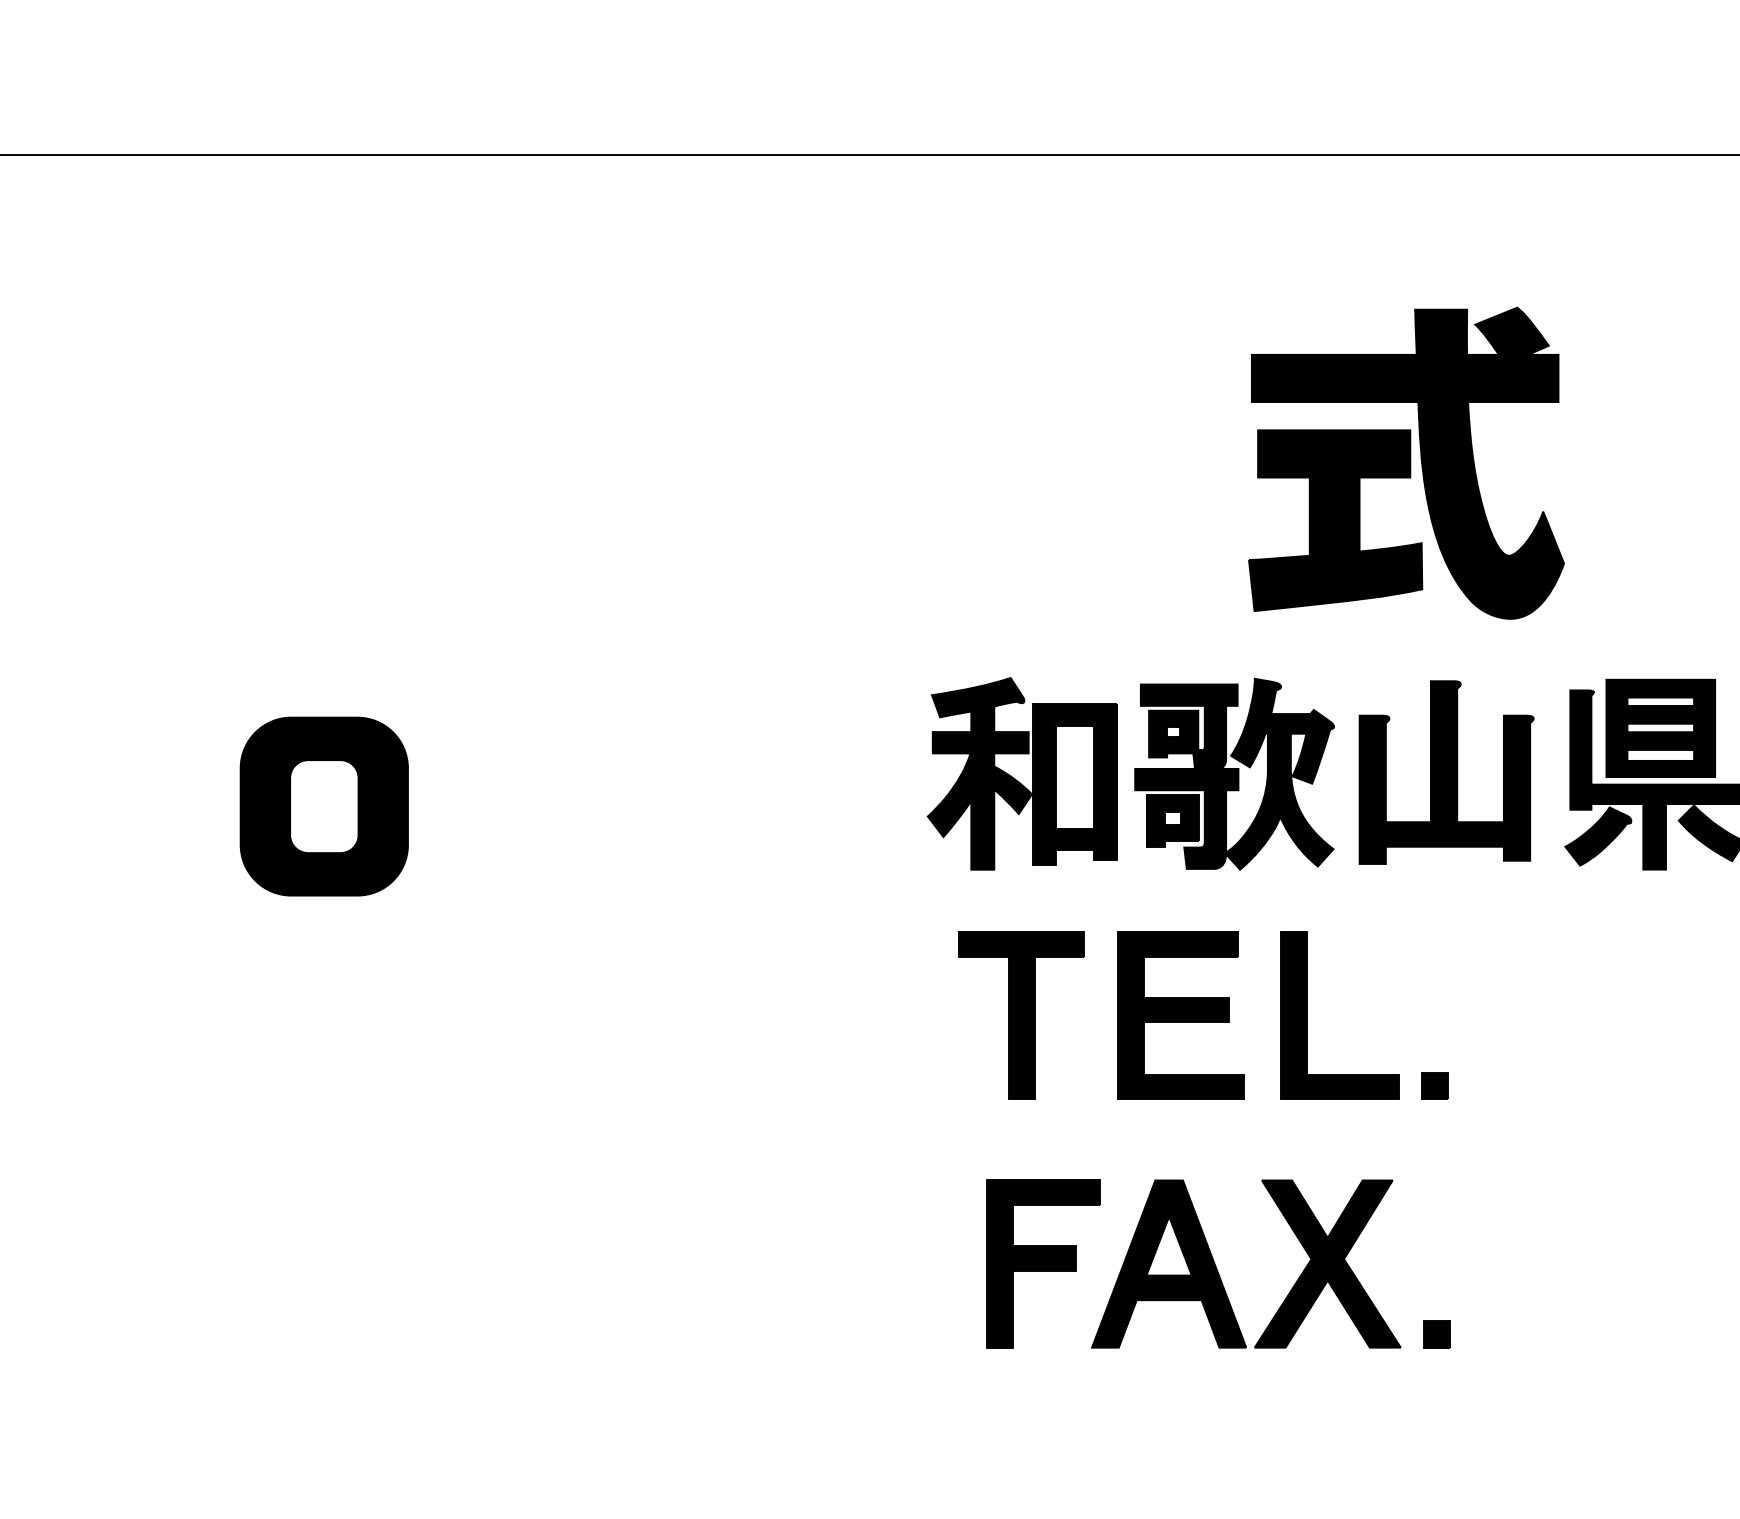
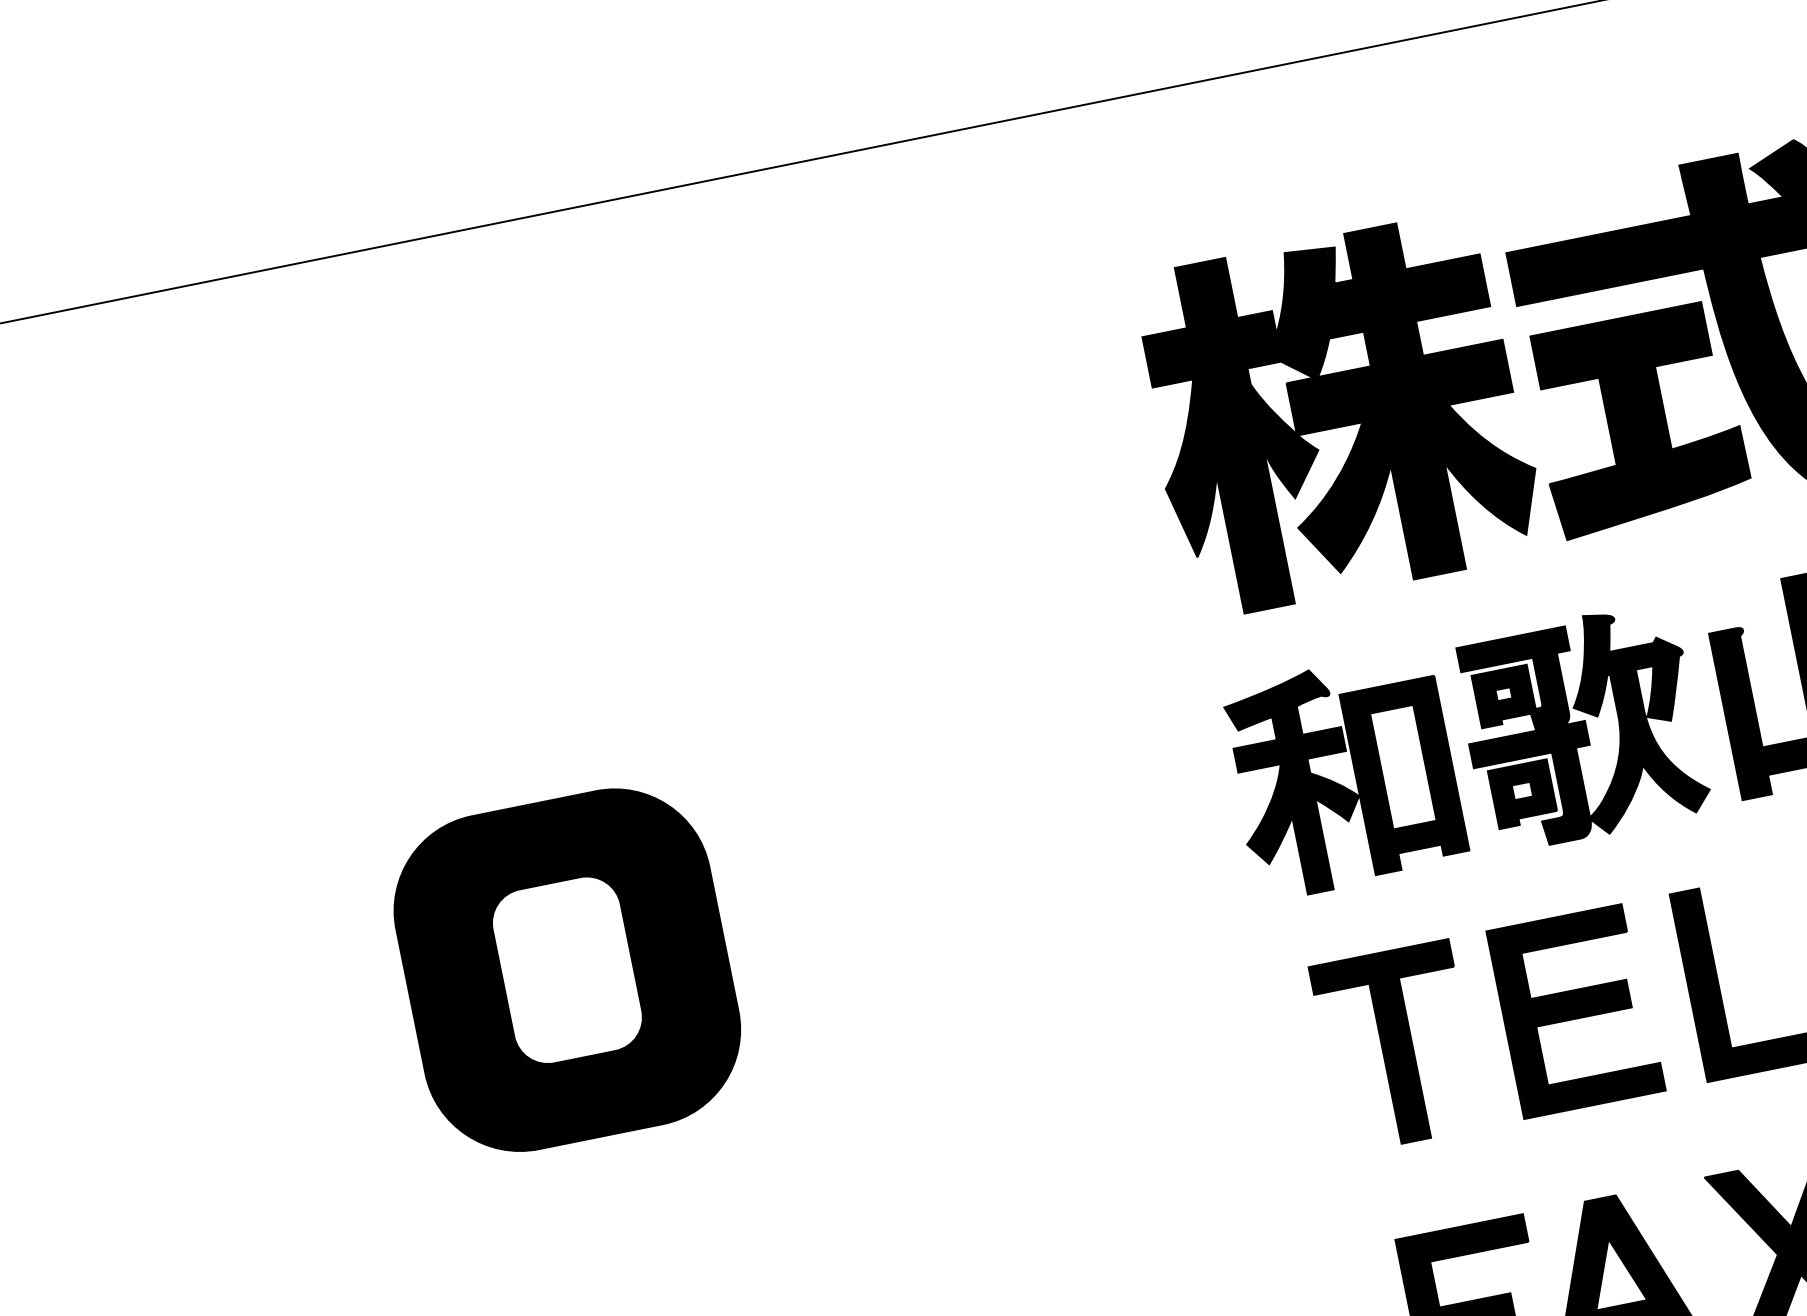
part: (1079, 464) -> (1337, 415), added
part: (324, 806) -> (567, 969), size x1.67

